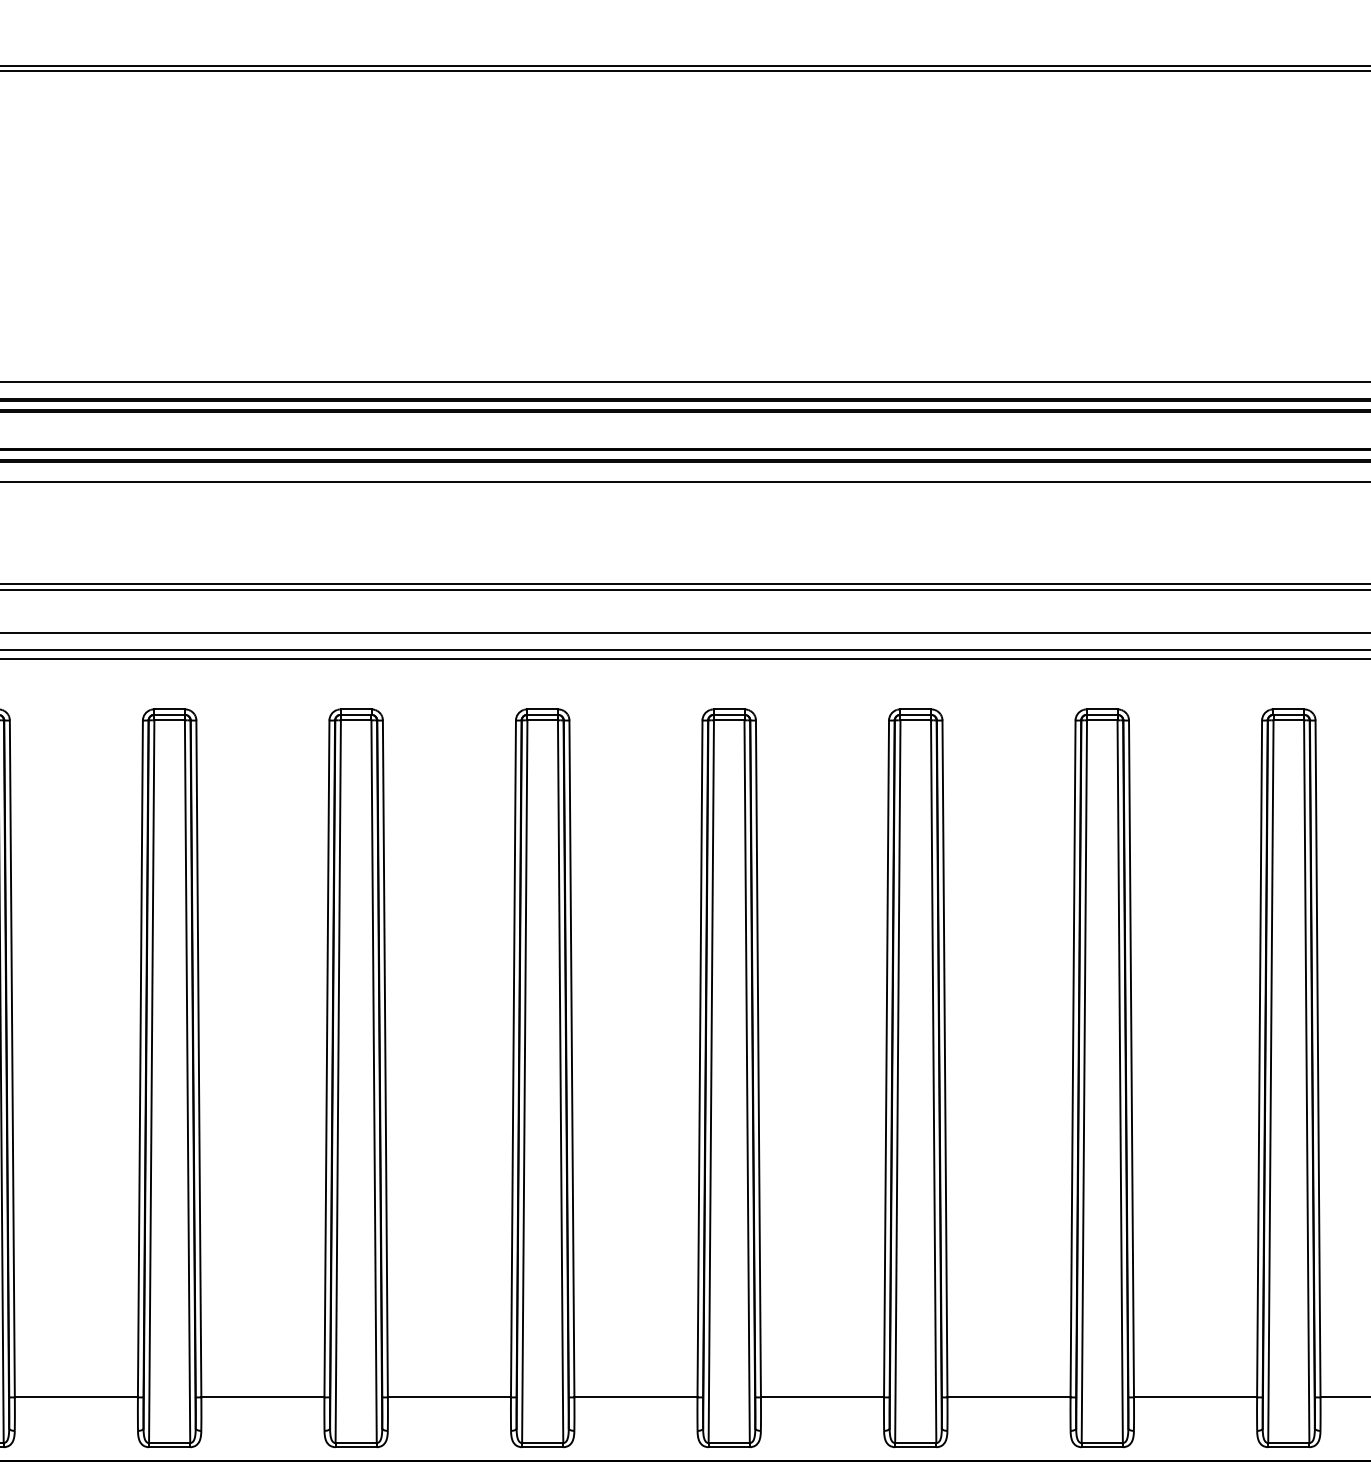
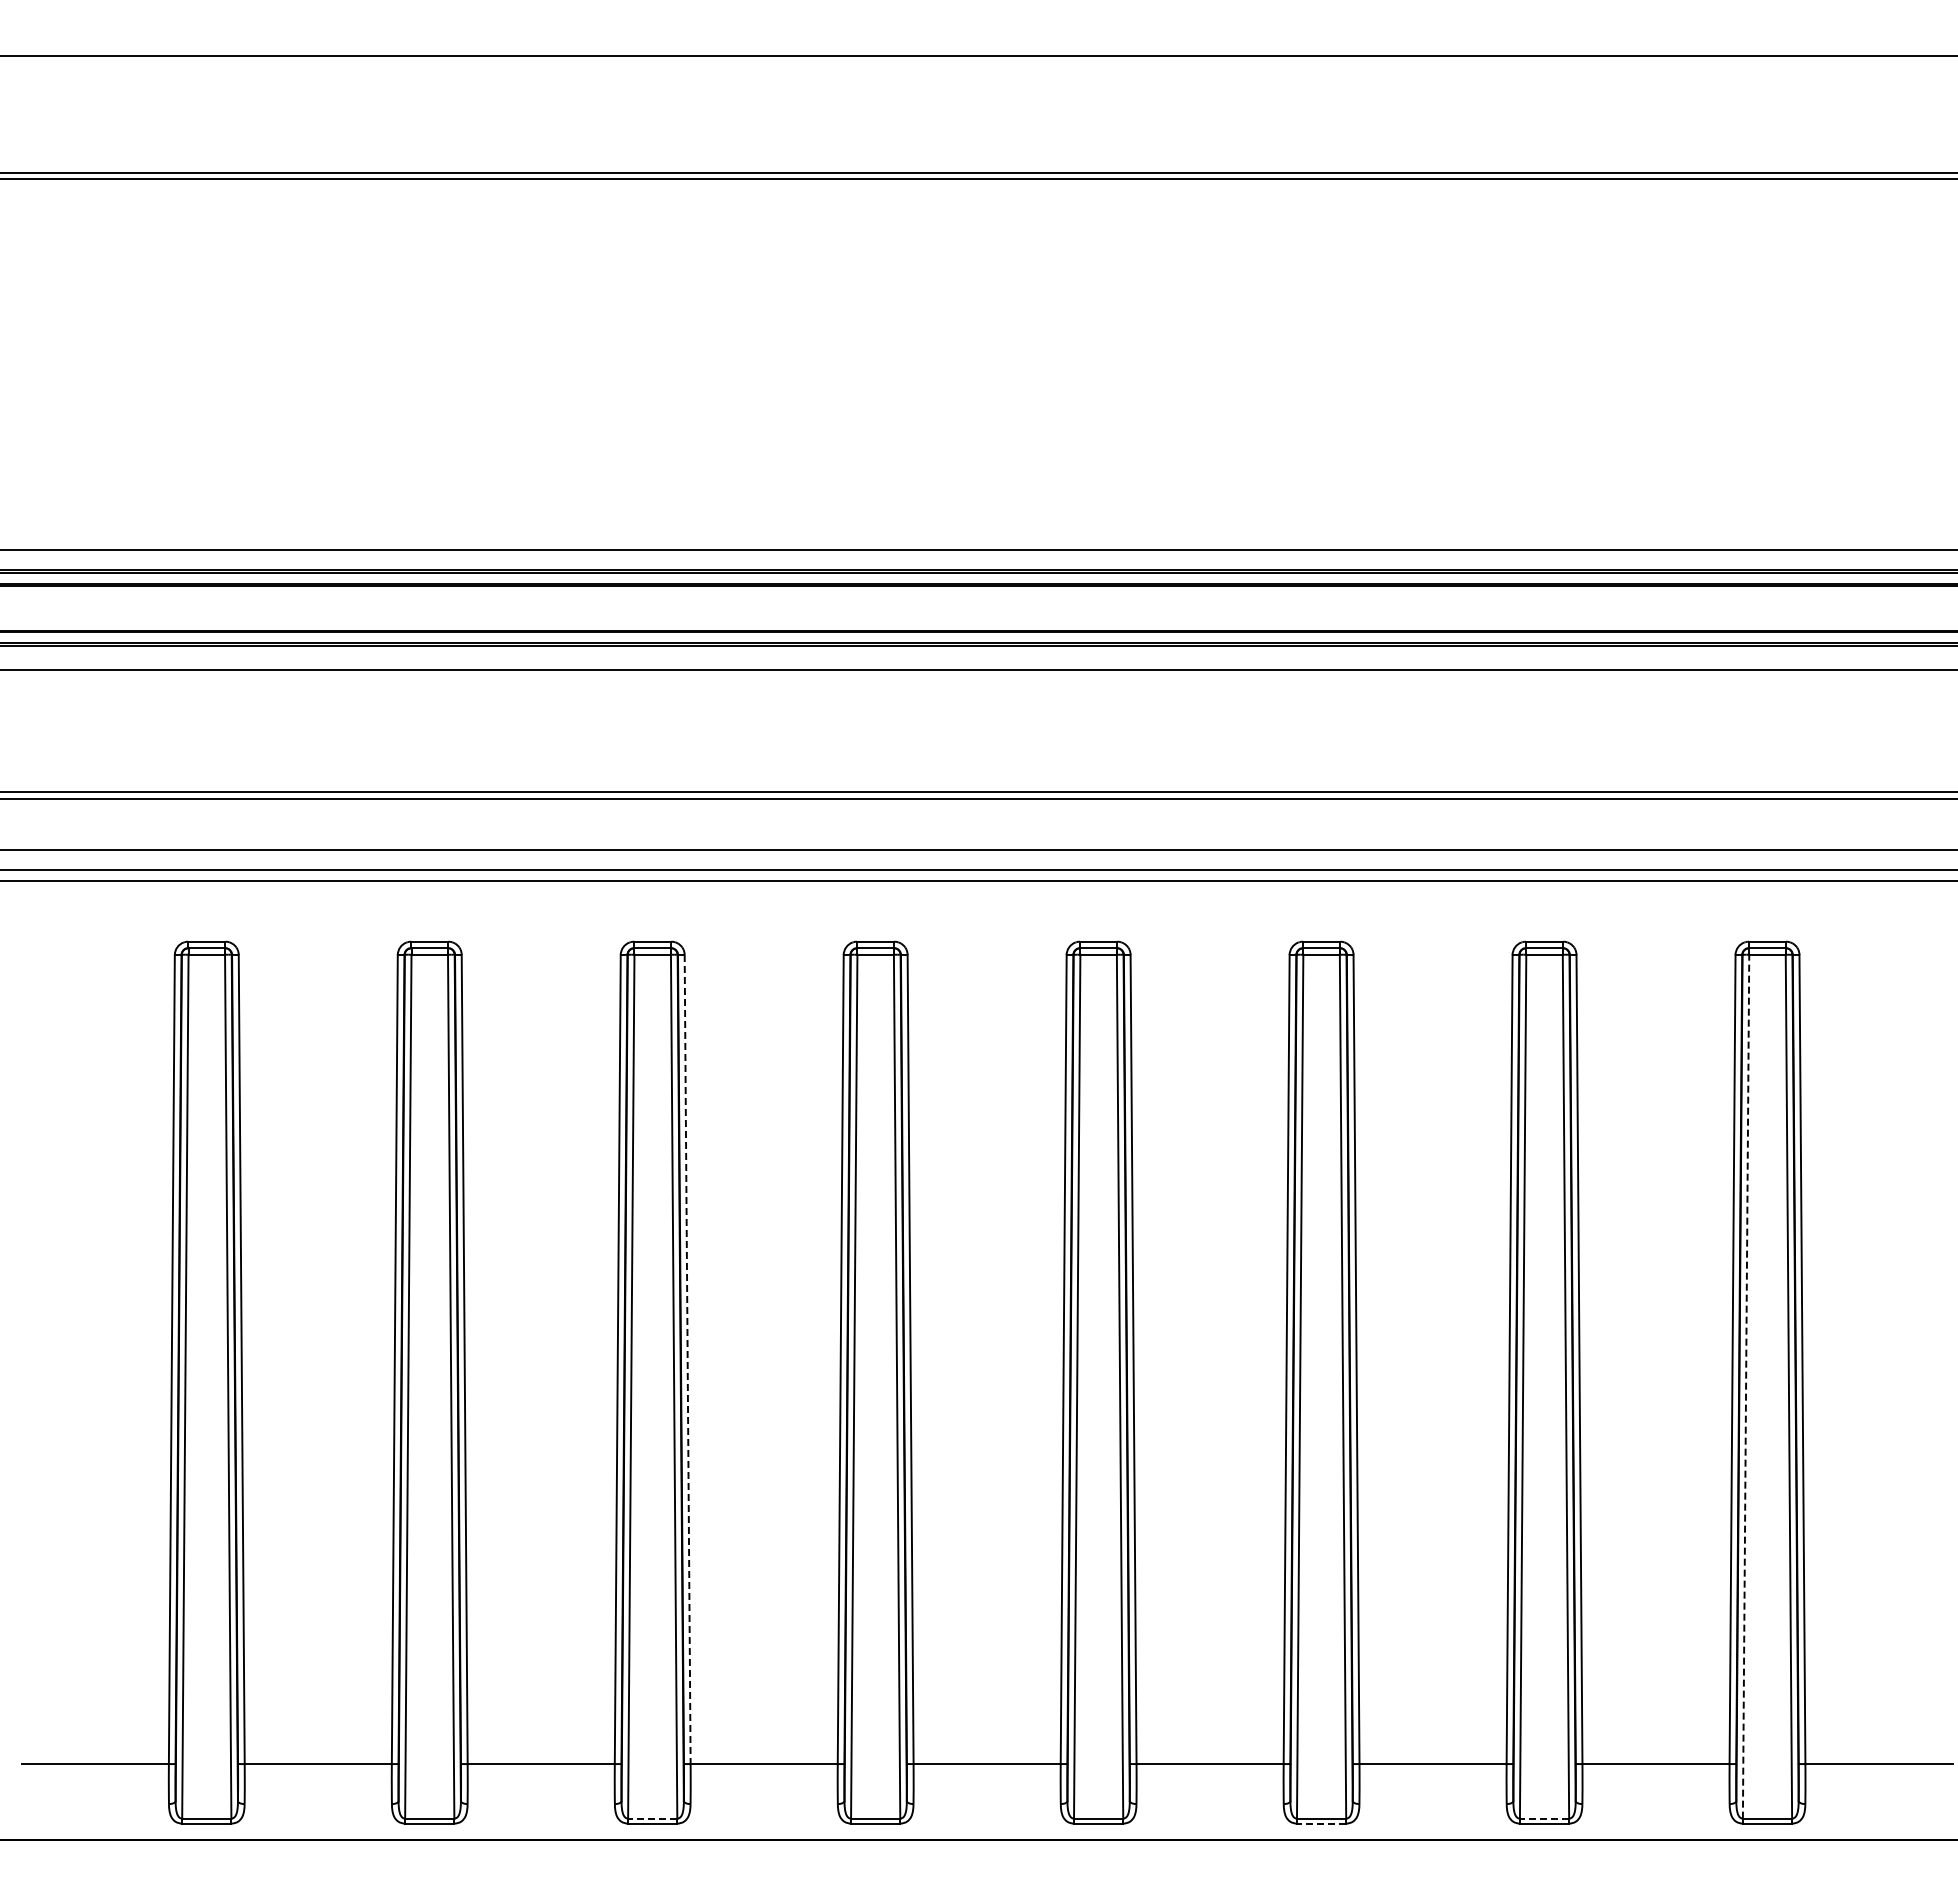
line: (385, 1058) -> (687, 1359), solid -> dashed
line: (1271, 1081) -> (1746, 1386), solid -> dashed
line: (355, 1442) -> (652, 1818), solid -> dashed
line: (1102, 1442) -> (1544, 1818), solid -> dashed
line: (915, 1447) -> (1321, 1823), solid -> dashed

